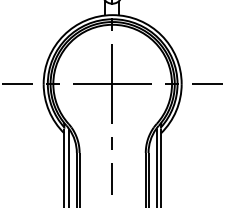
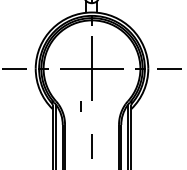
line: (111, 143) -> (80, 106), moved

